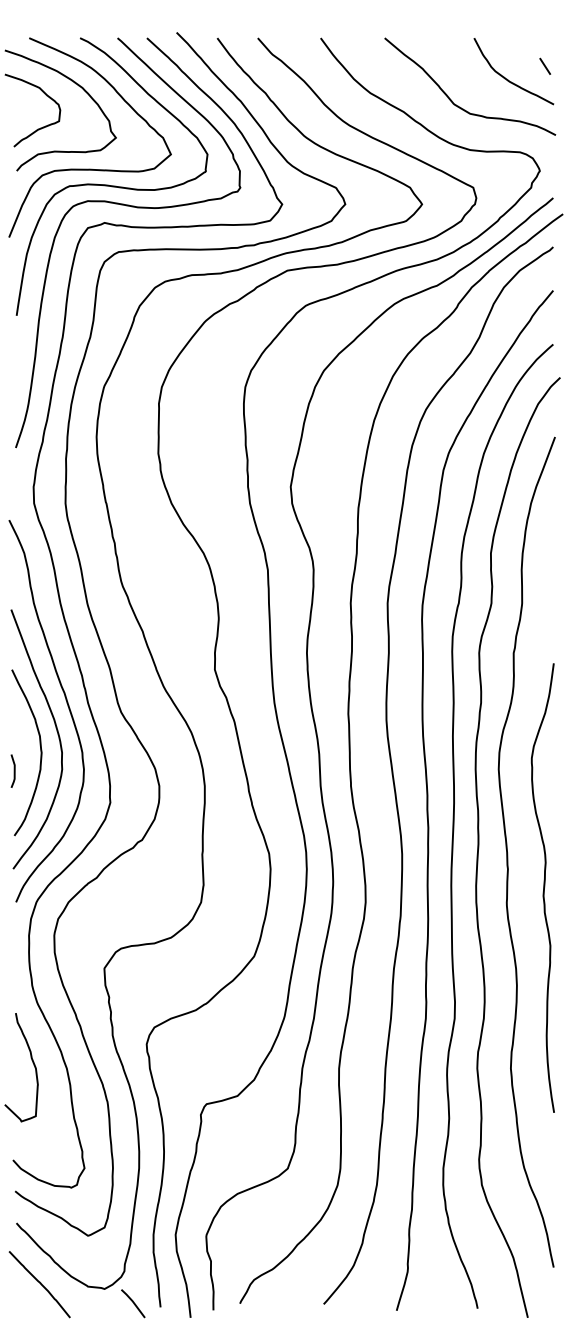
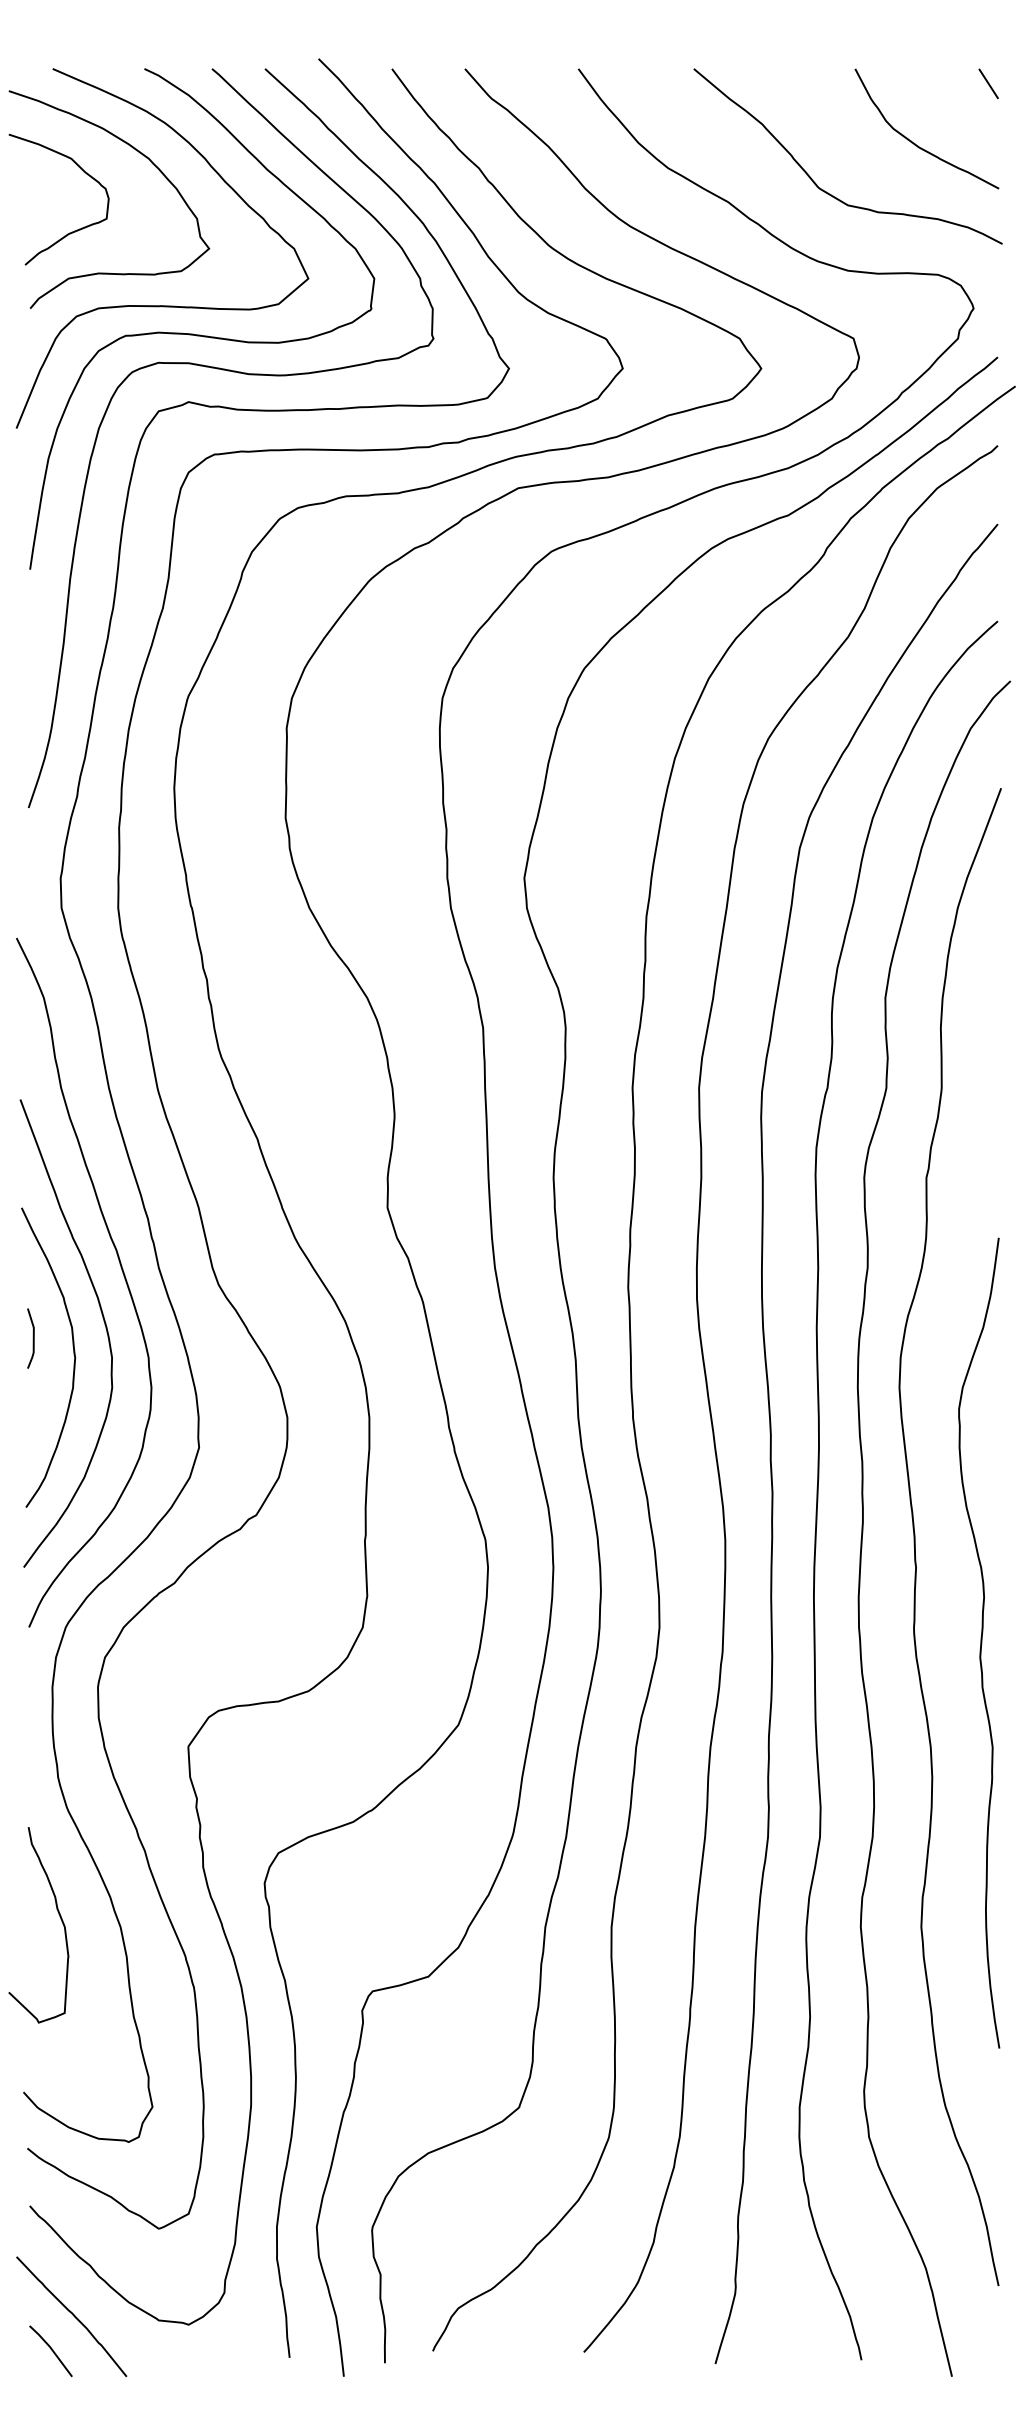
line: (545, 65) -> (989, 82), moved
line: (13, 770) -> (31, 1337), moved
curve: (543, 887) -> (980, 1642), moved
line: (133, 1303) -> (51, 2350), moved

